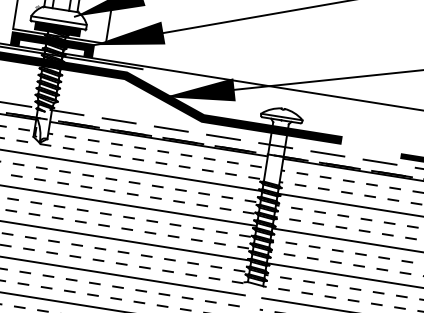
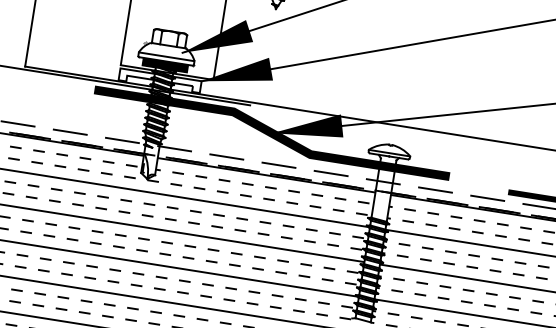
fill: (51, 44) -> (159, 80), removed

